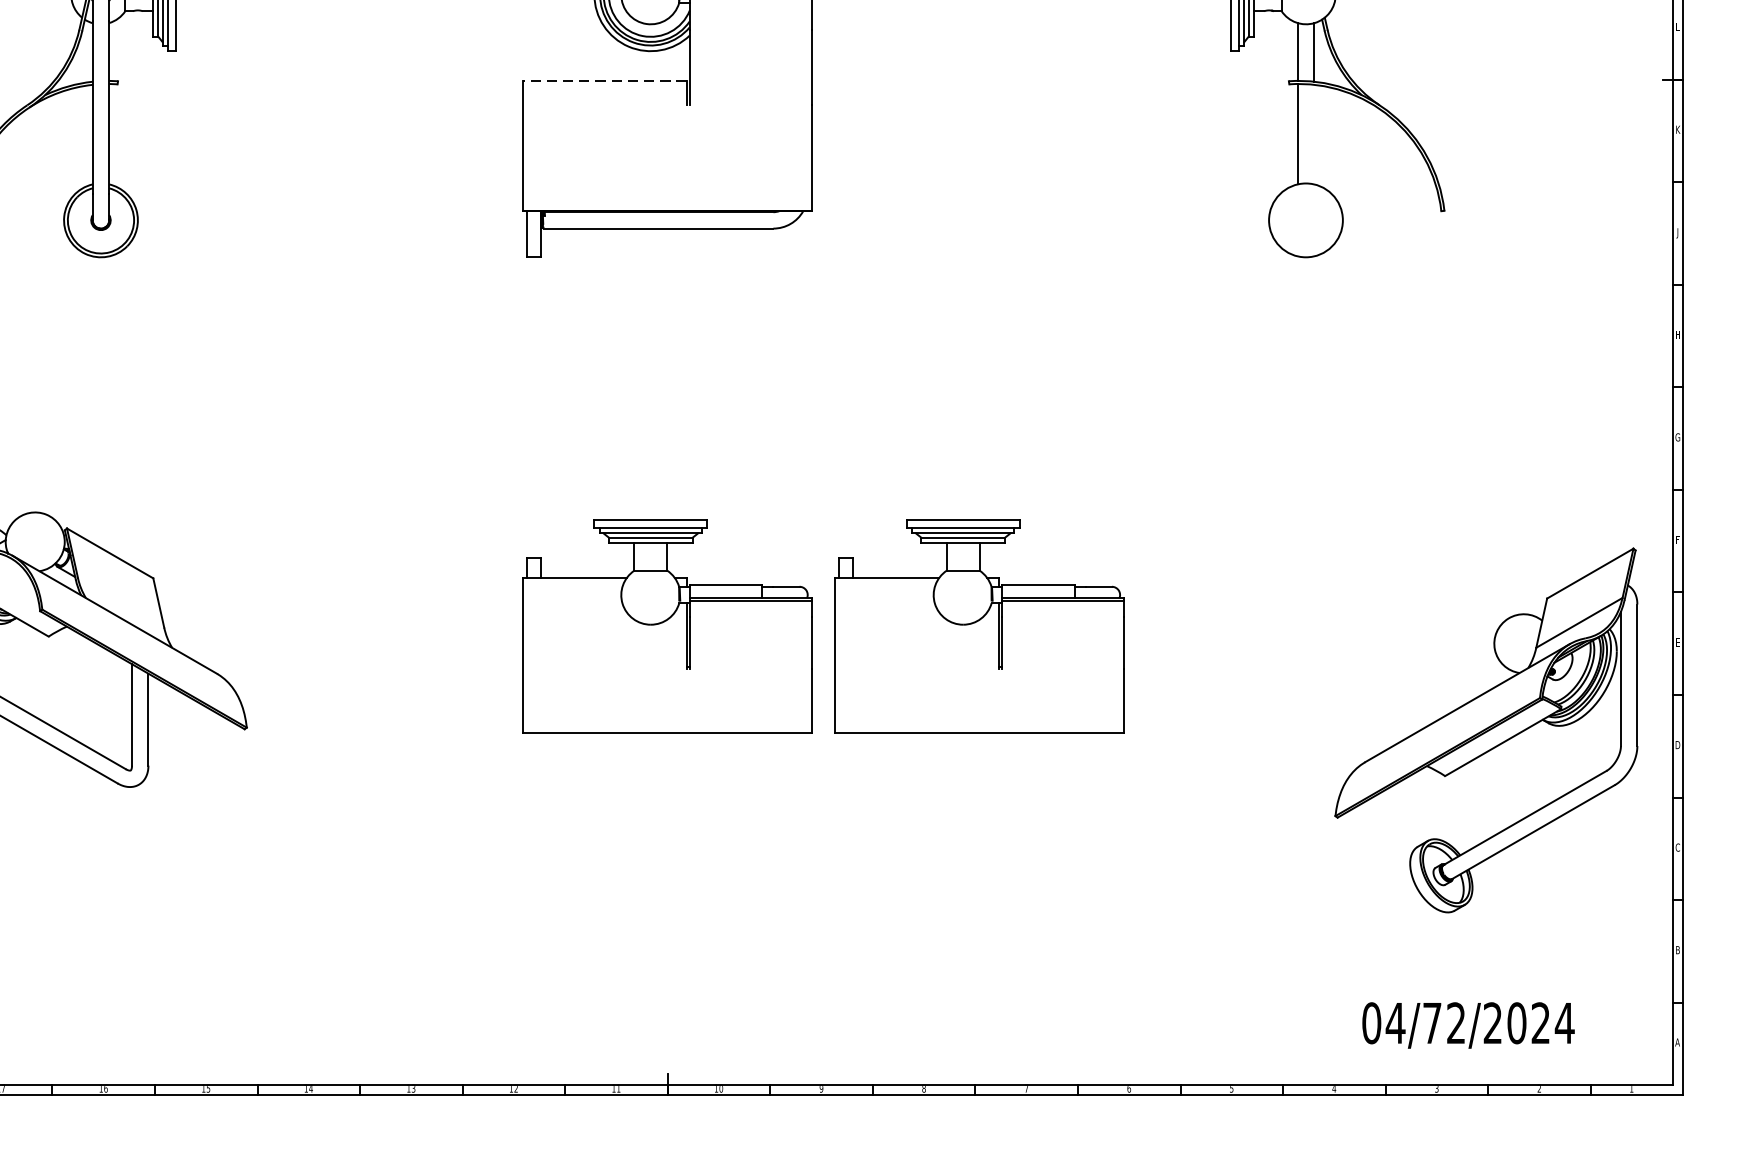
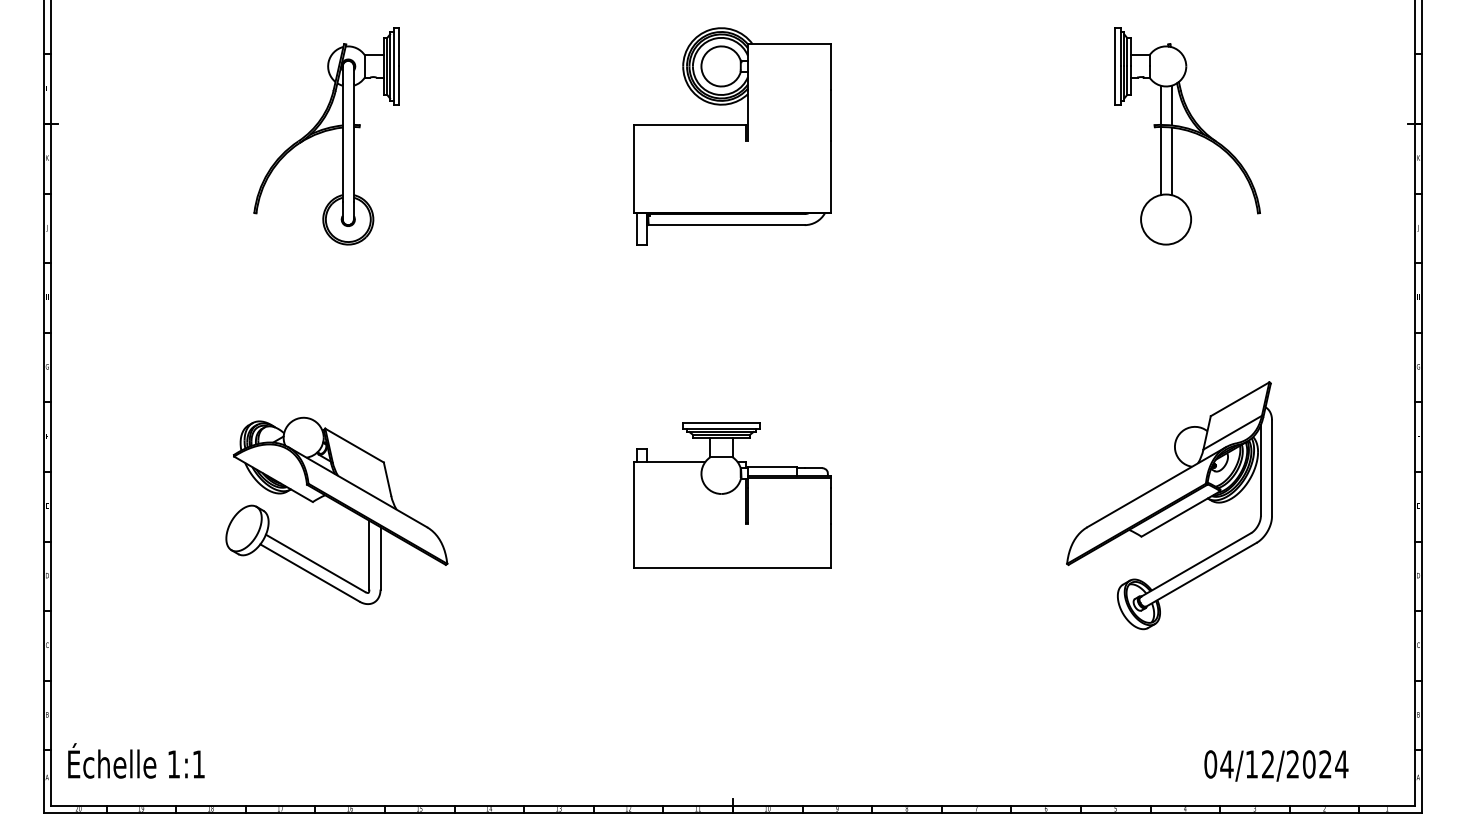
line: (605, 80) -> (690, 124), dashed -> solid
line: (1313, 134) -> (1171, 161), added
part: (979, 626) -> (944, 495), removed
part: (1486, 730) -> (1169, 505), moved
text: (1431, 1023) -> (1251, 764), 04/72/2024 -> 04/12/2024

